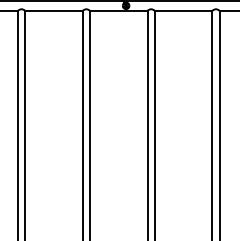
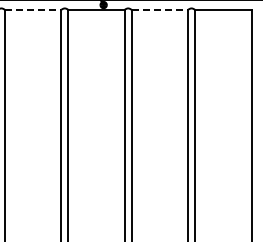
line: (54, 10) -> (33, 9), solid -> dashed
line: (184, 10) -> (160, 9), solid -> dashed

